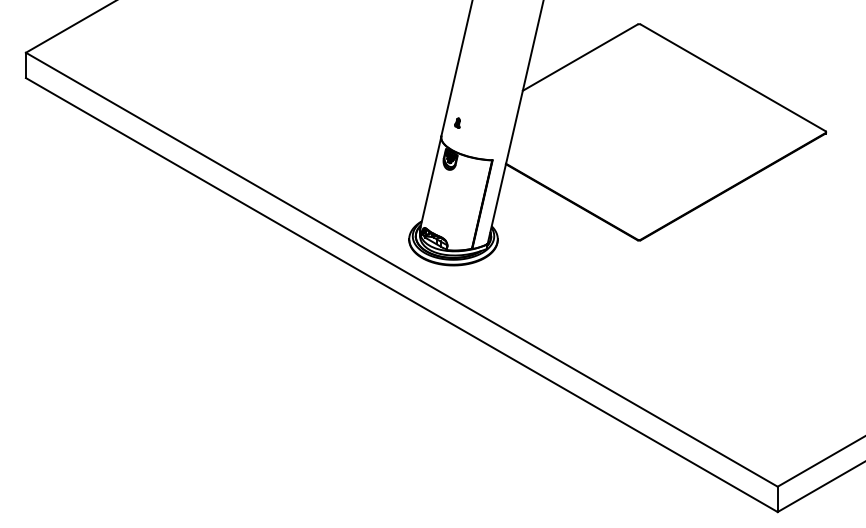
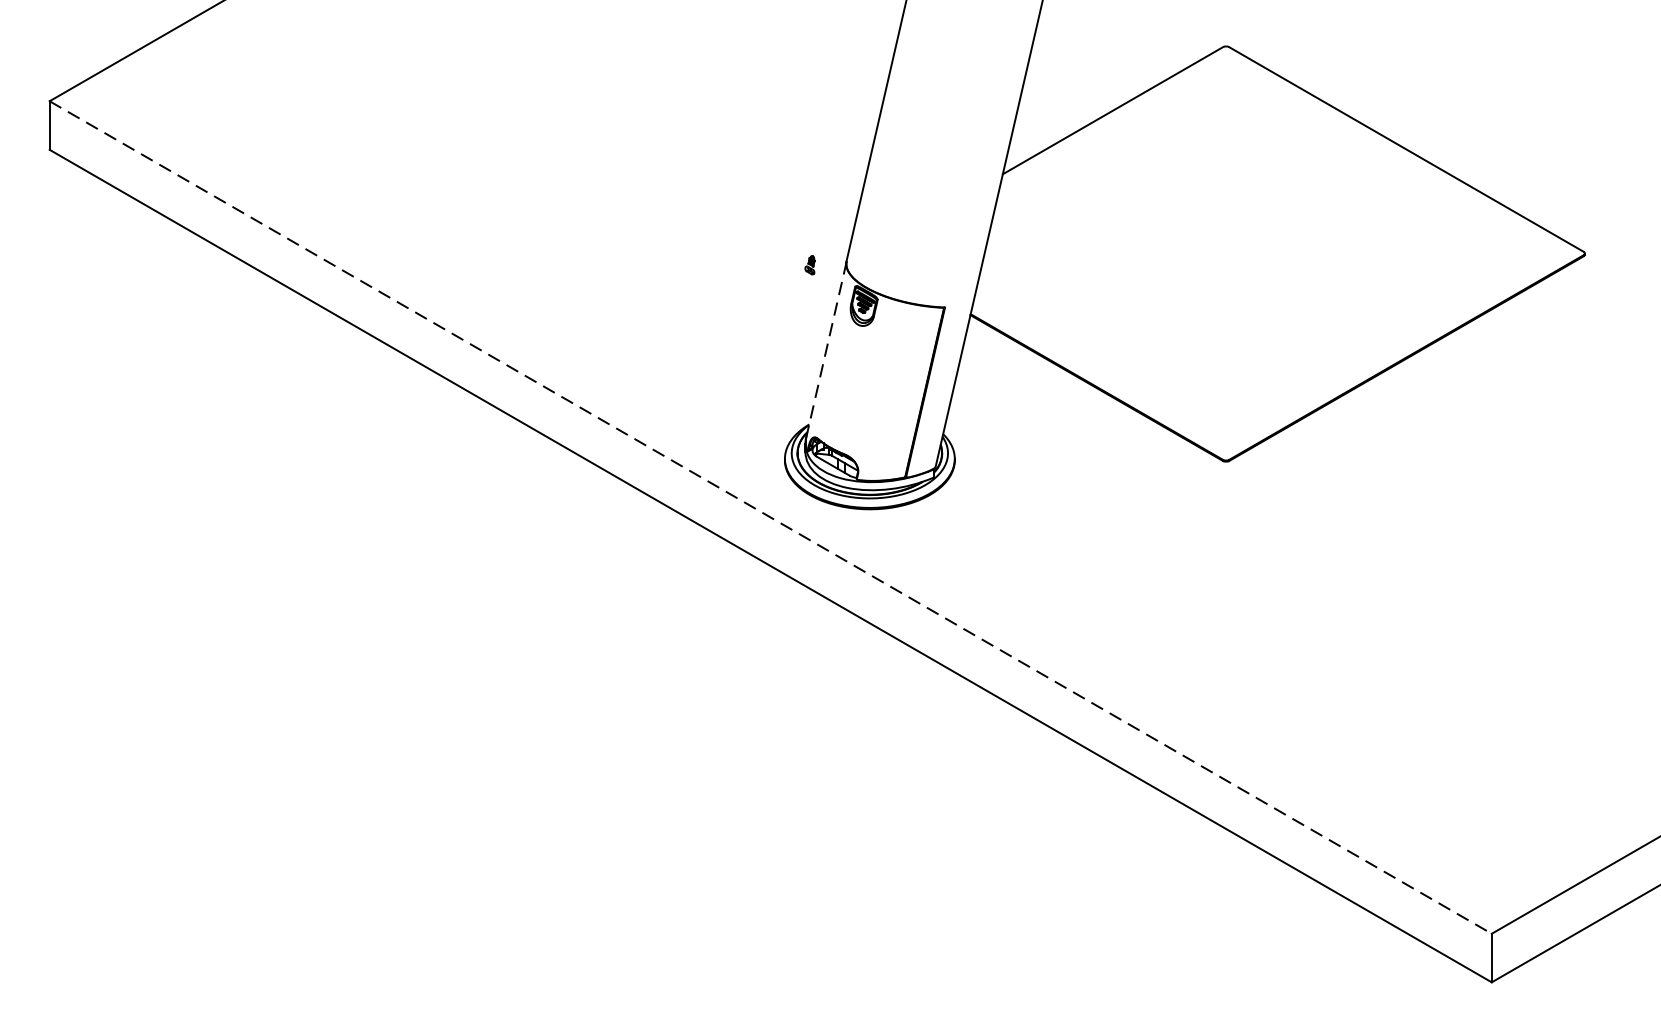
part: (457, 122) -> (810, 263), moved
line: (431, 181) -> (827, 348), solid -> dashed
line: (402, 269) -> (771, 517), solid -> dashed

